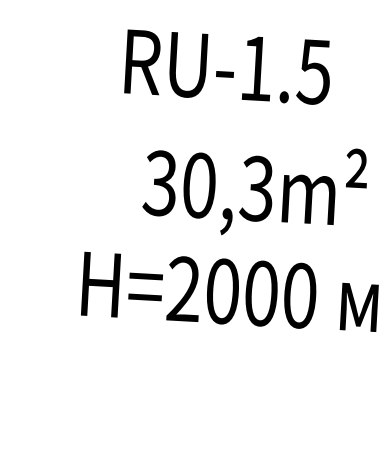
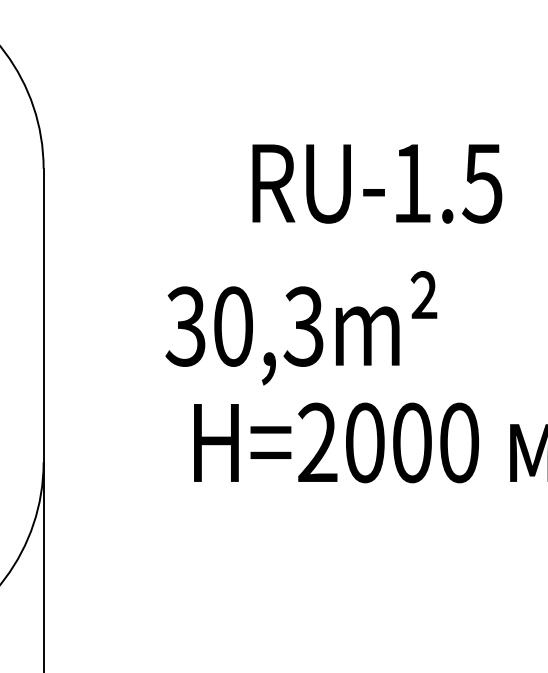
text: (228, 67) -> (377, 183), moved
text: (255, 190) -> (301, 328), moved

